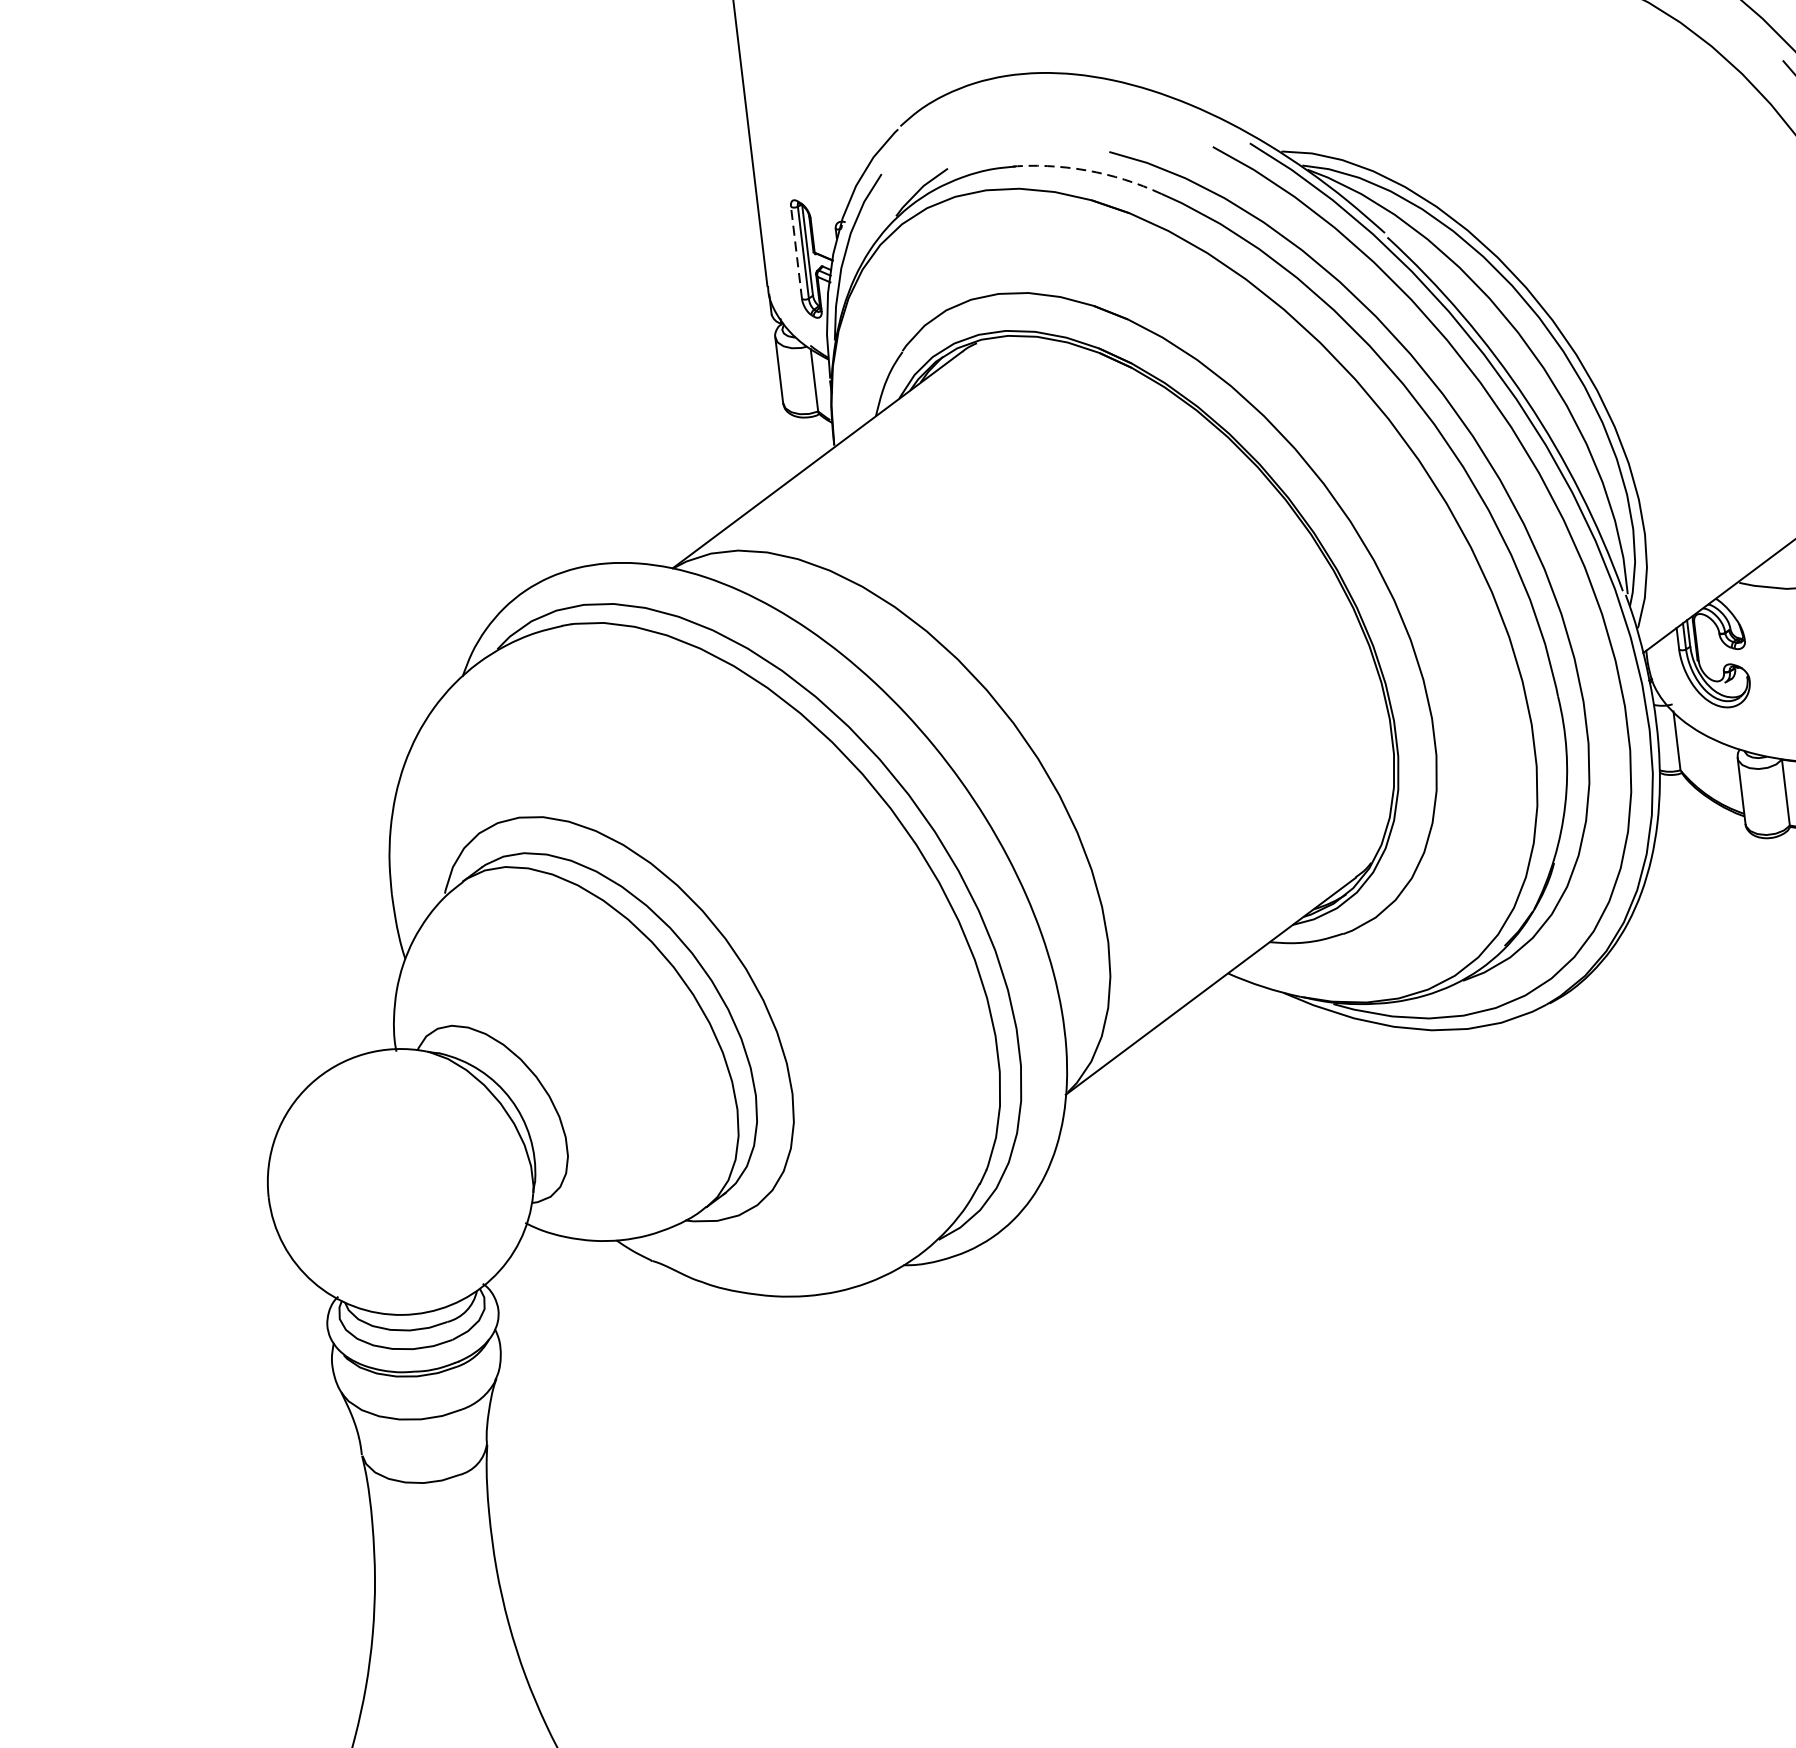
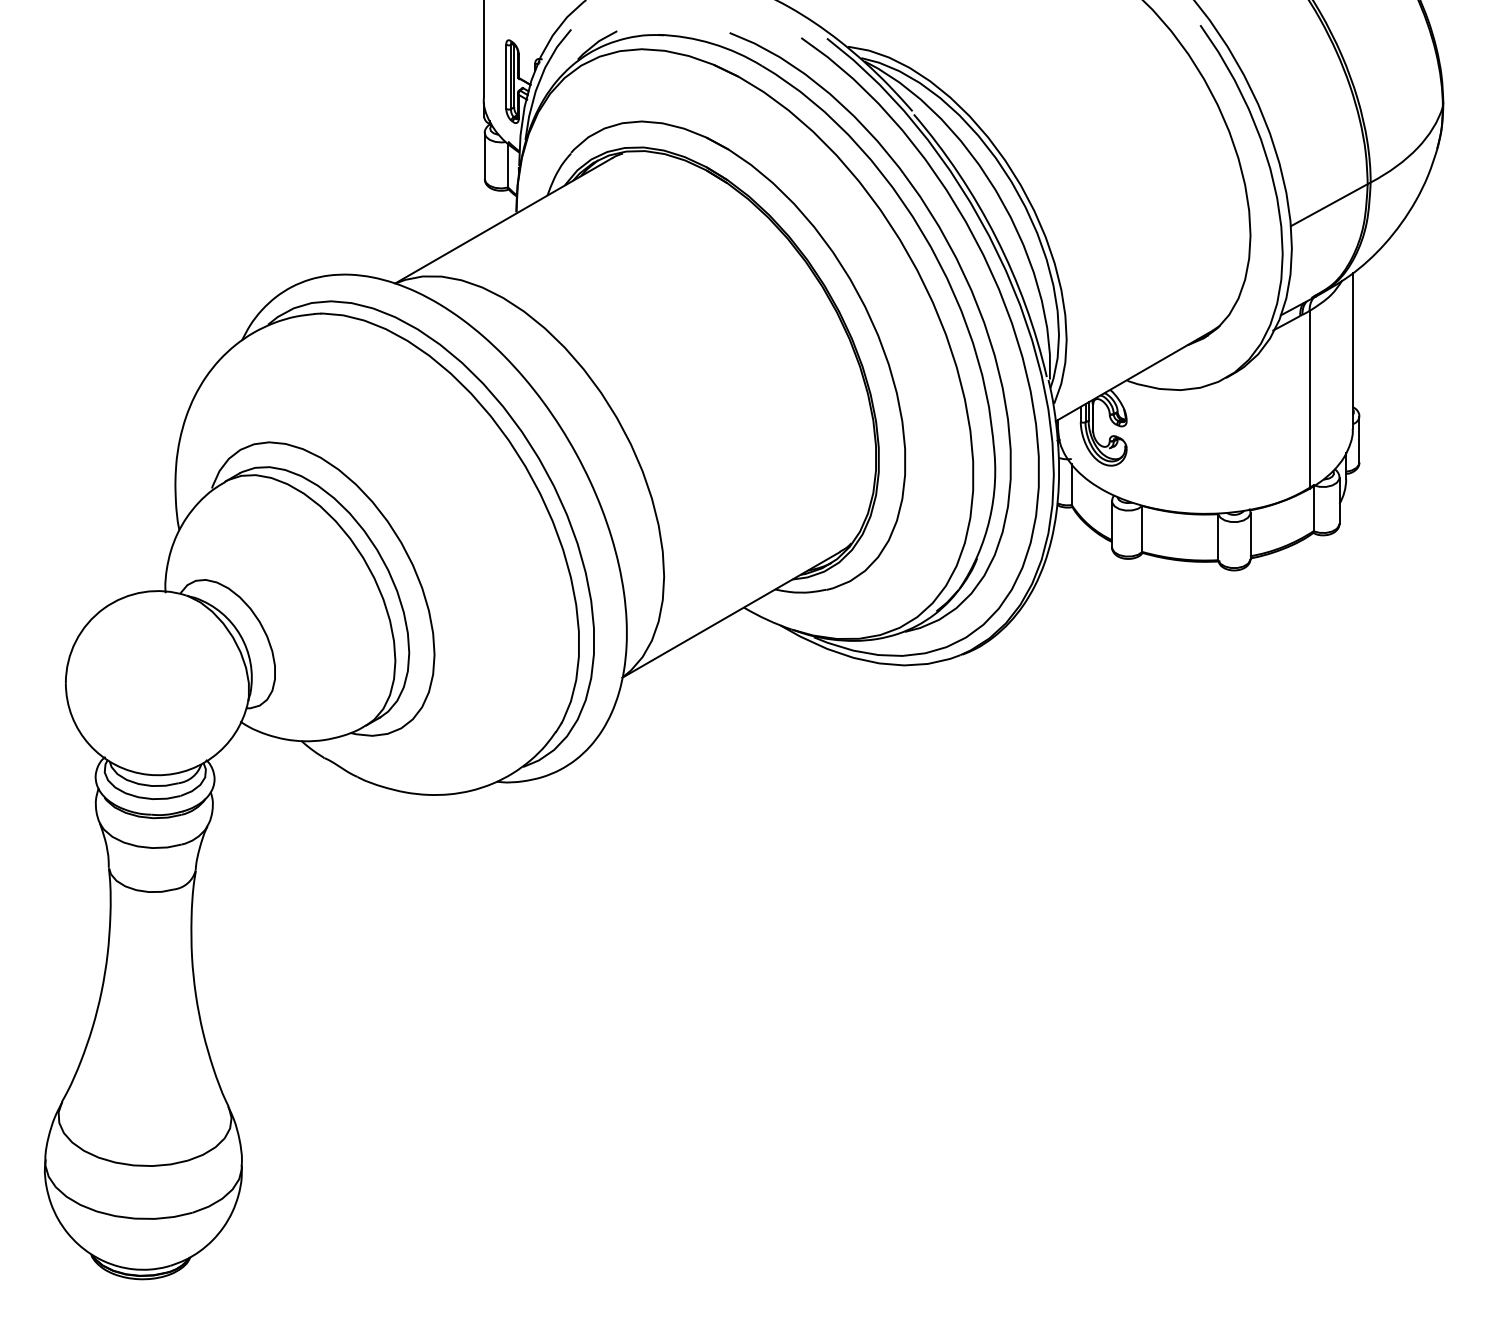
arc: (1086, 170) -> (712, 43), dashed -> solid
line: (796, 252) -> (506, 76), dashed -> solid

